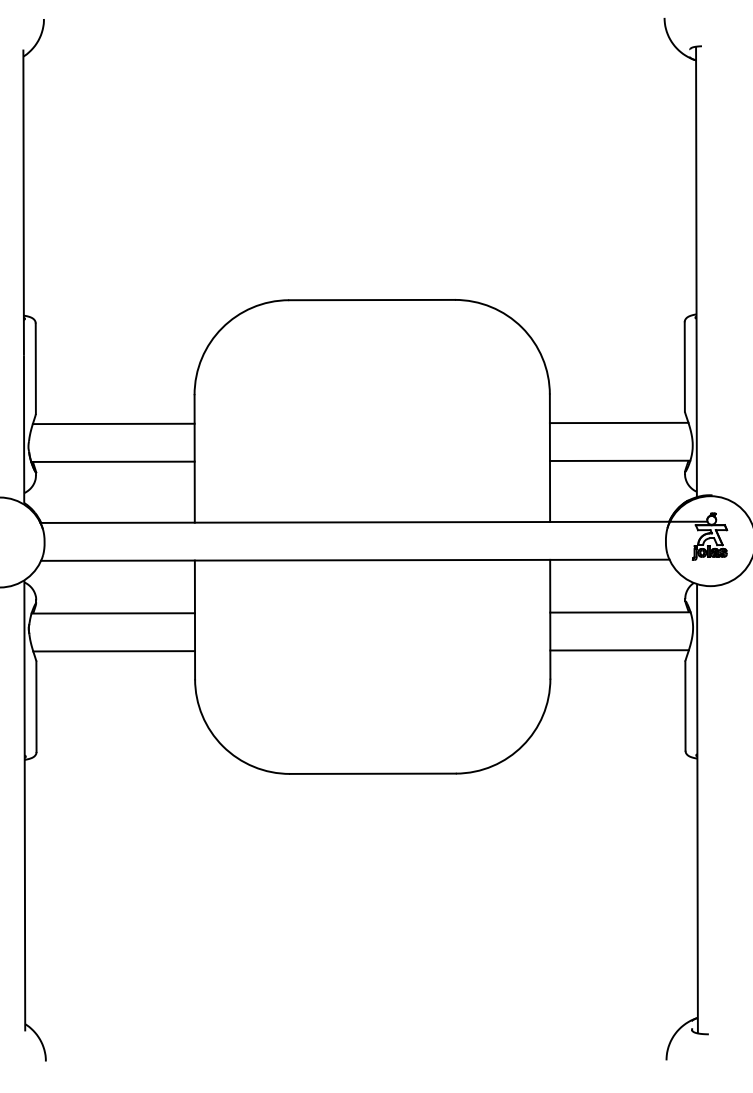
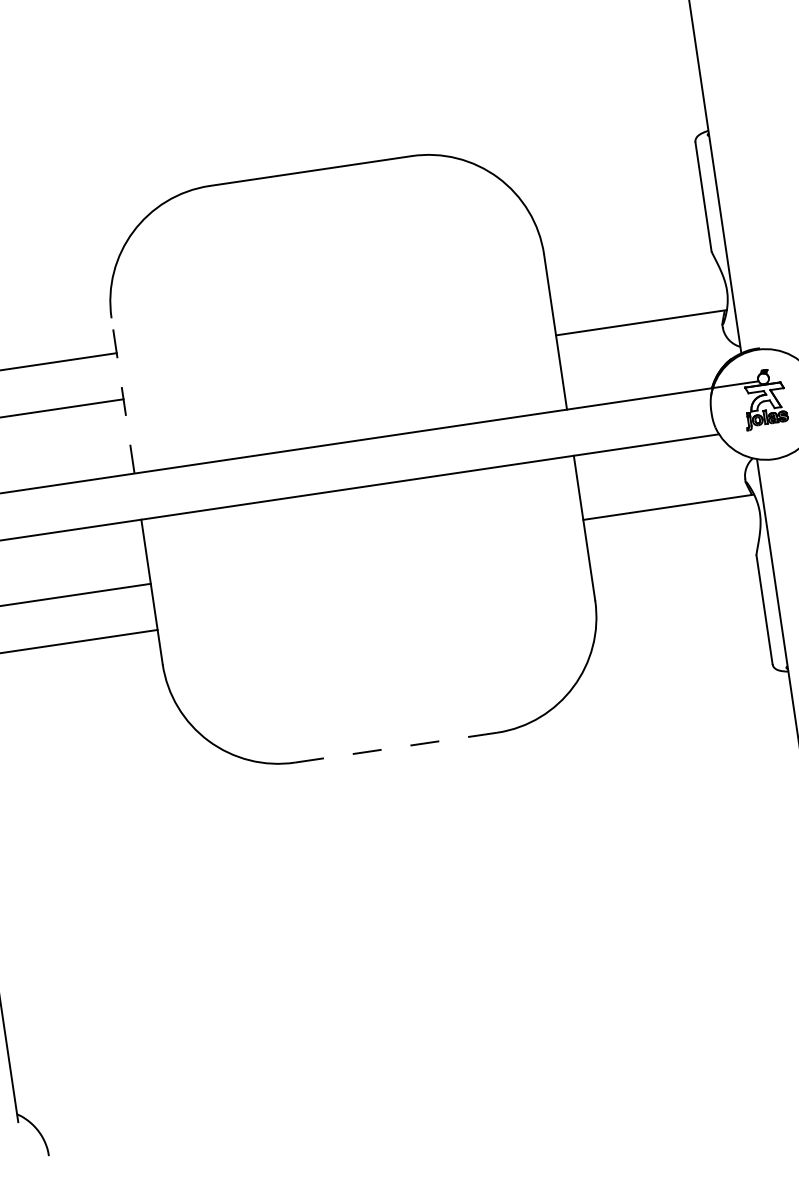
line: (618, 422) -> (632, 276), removed
line: (194, 458) -> (122, 395), solid -> dashed
line: (619, 650) -> (674, 553), removed
line: (372, 773) -> (395, 747), solid -> dashed

